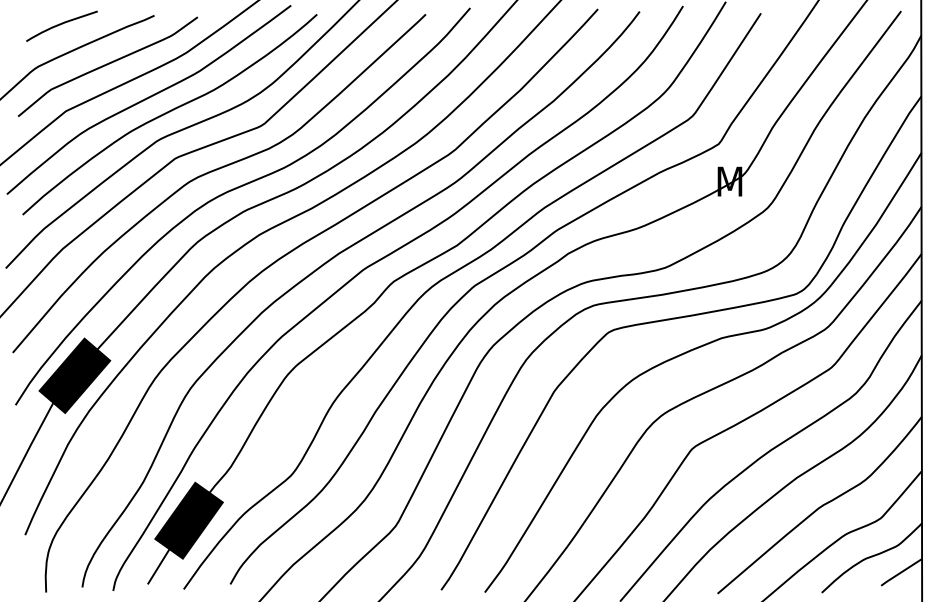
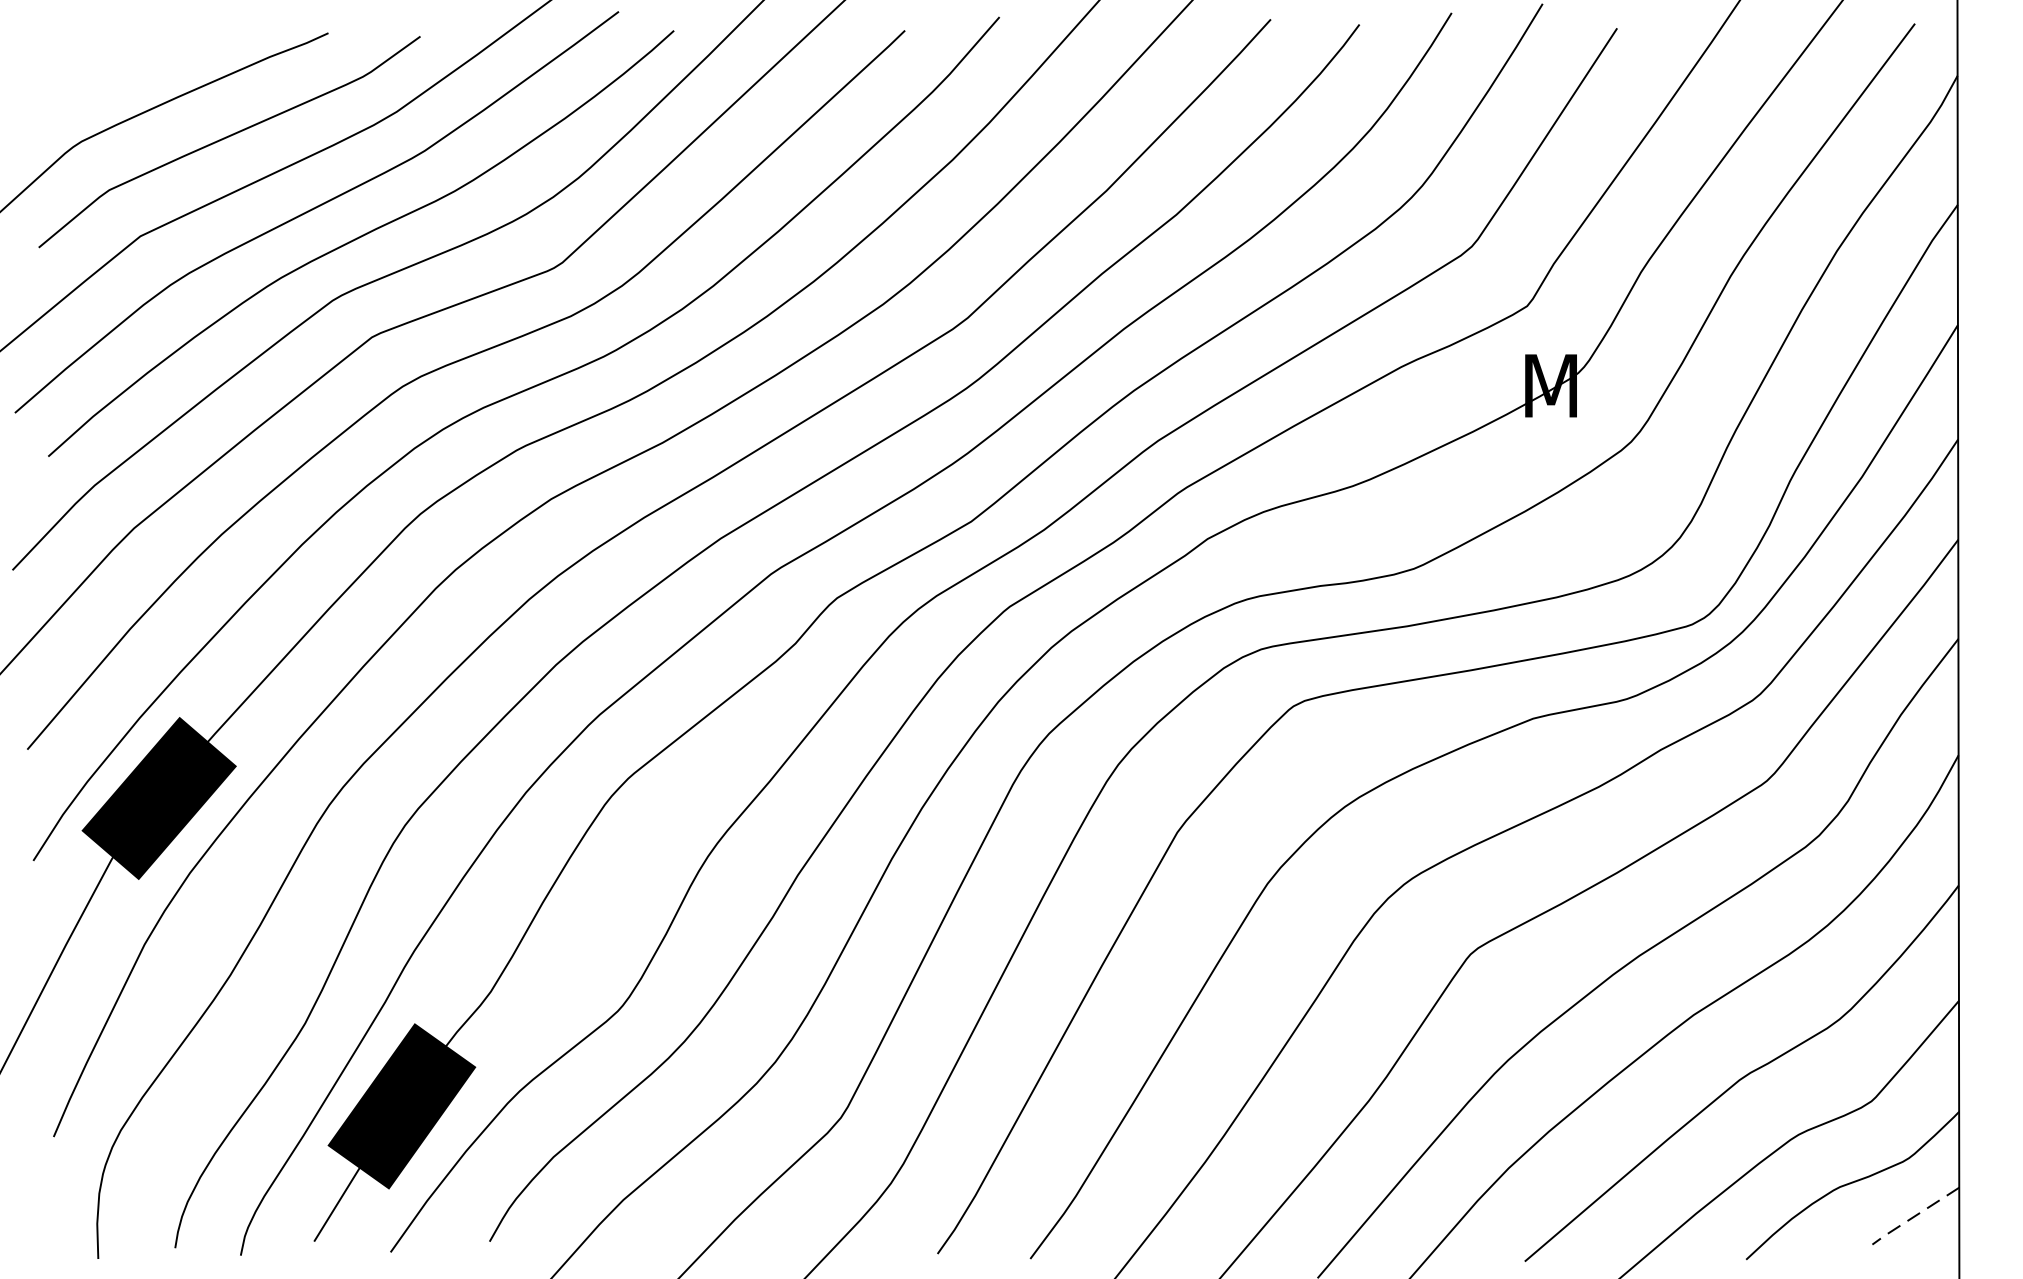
curve: (61, 24) -> (130, 52), removed
line: (900, 572) -> (1913, 1216), solid -> dashed

